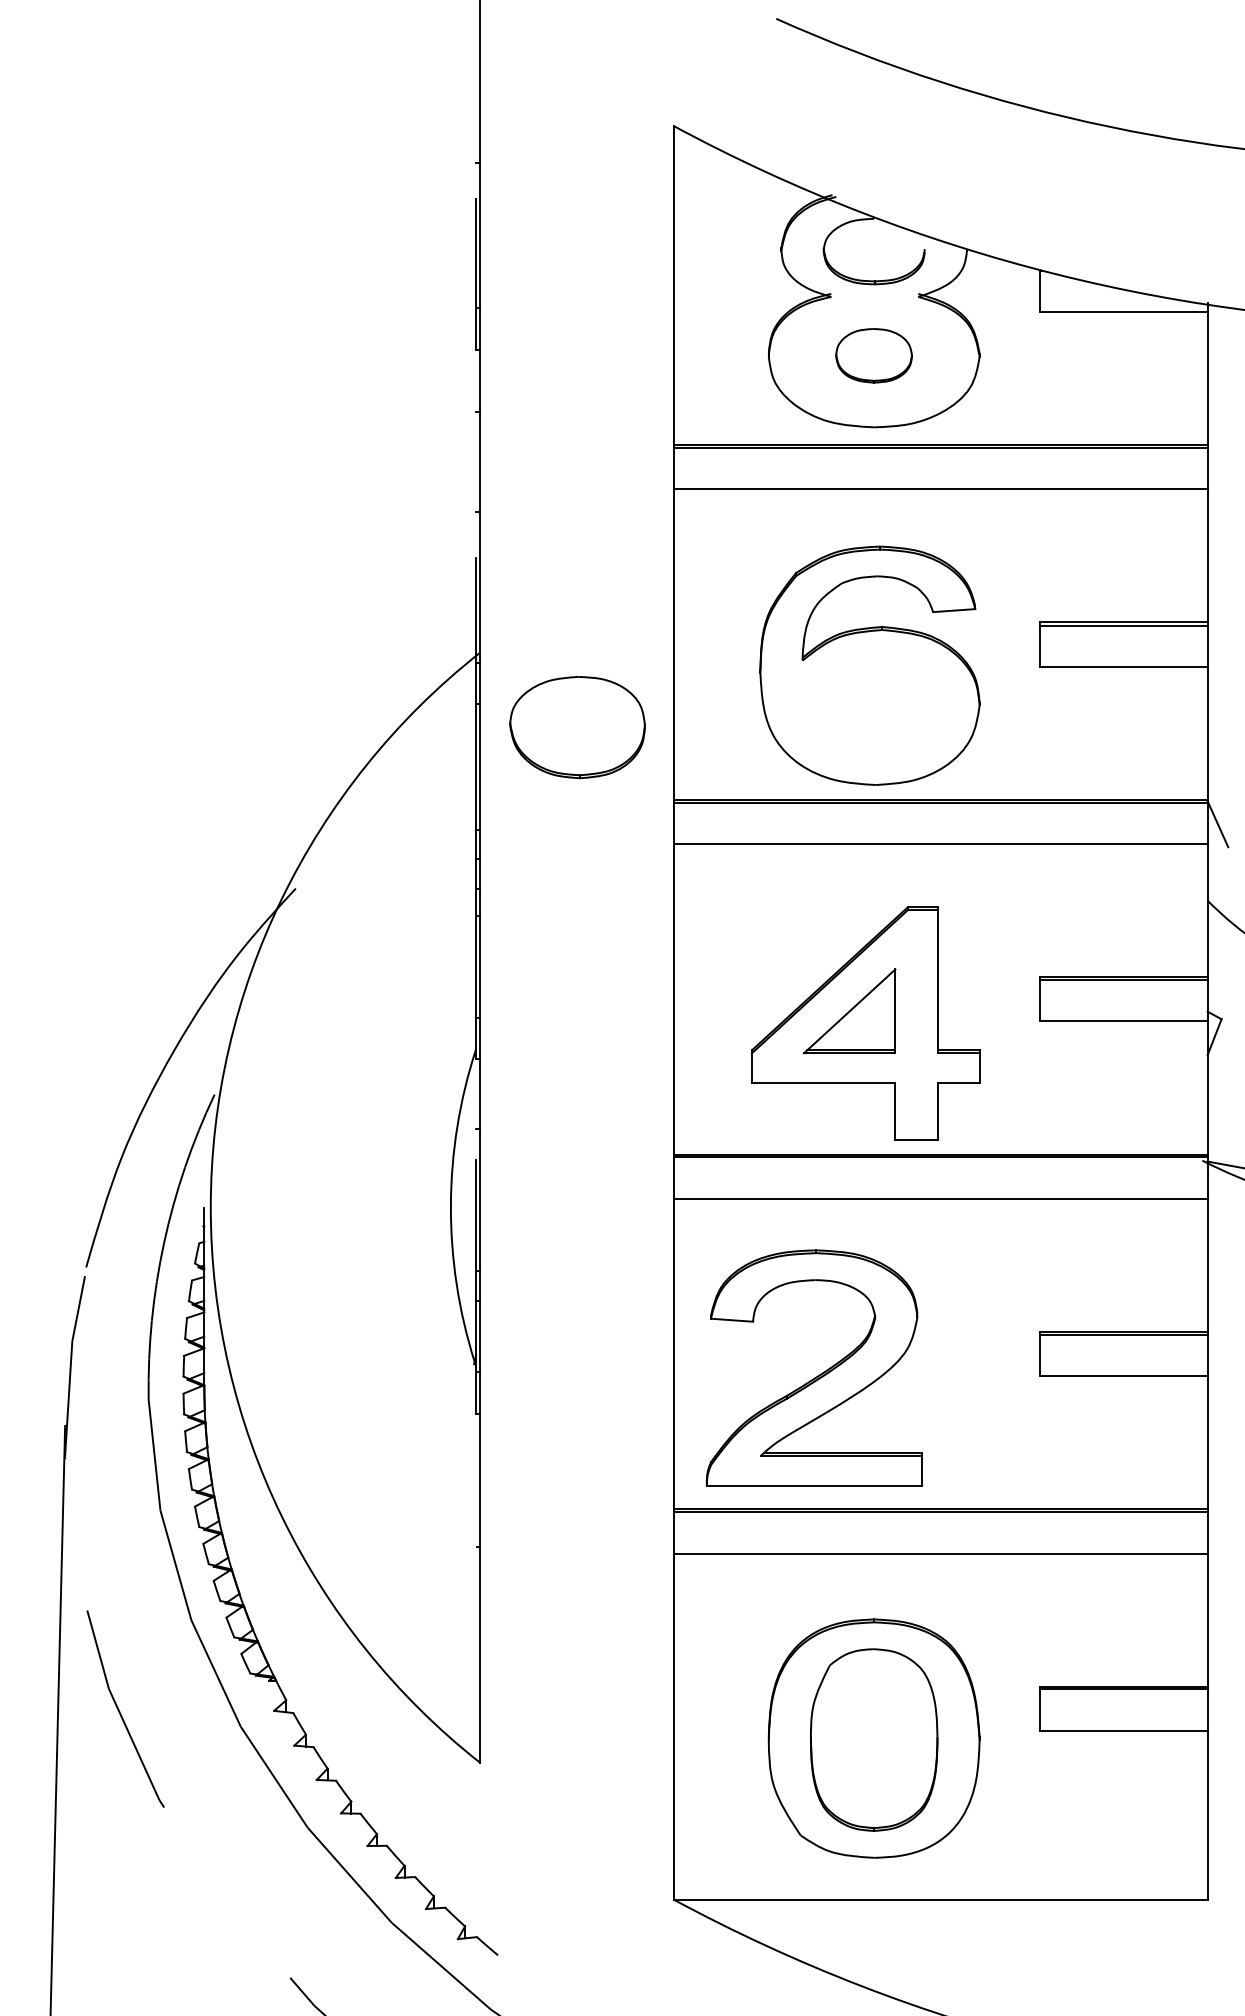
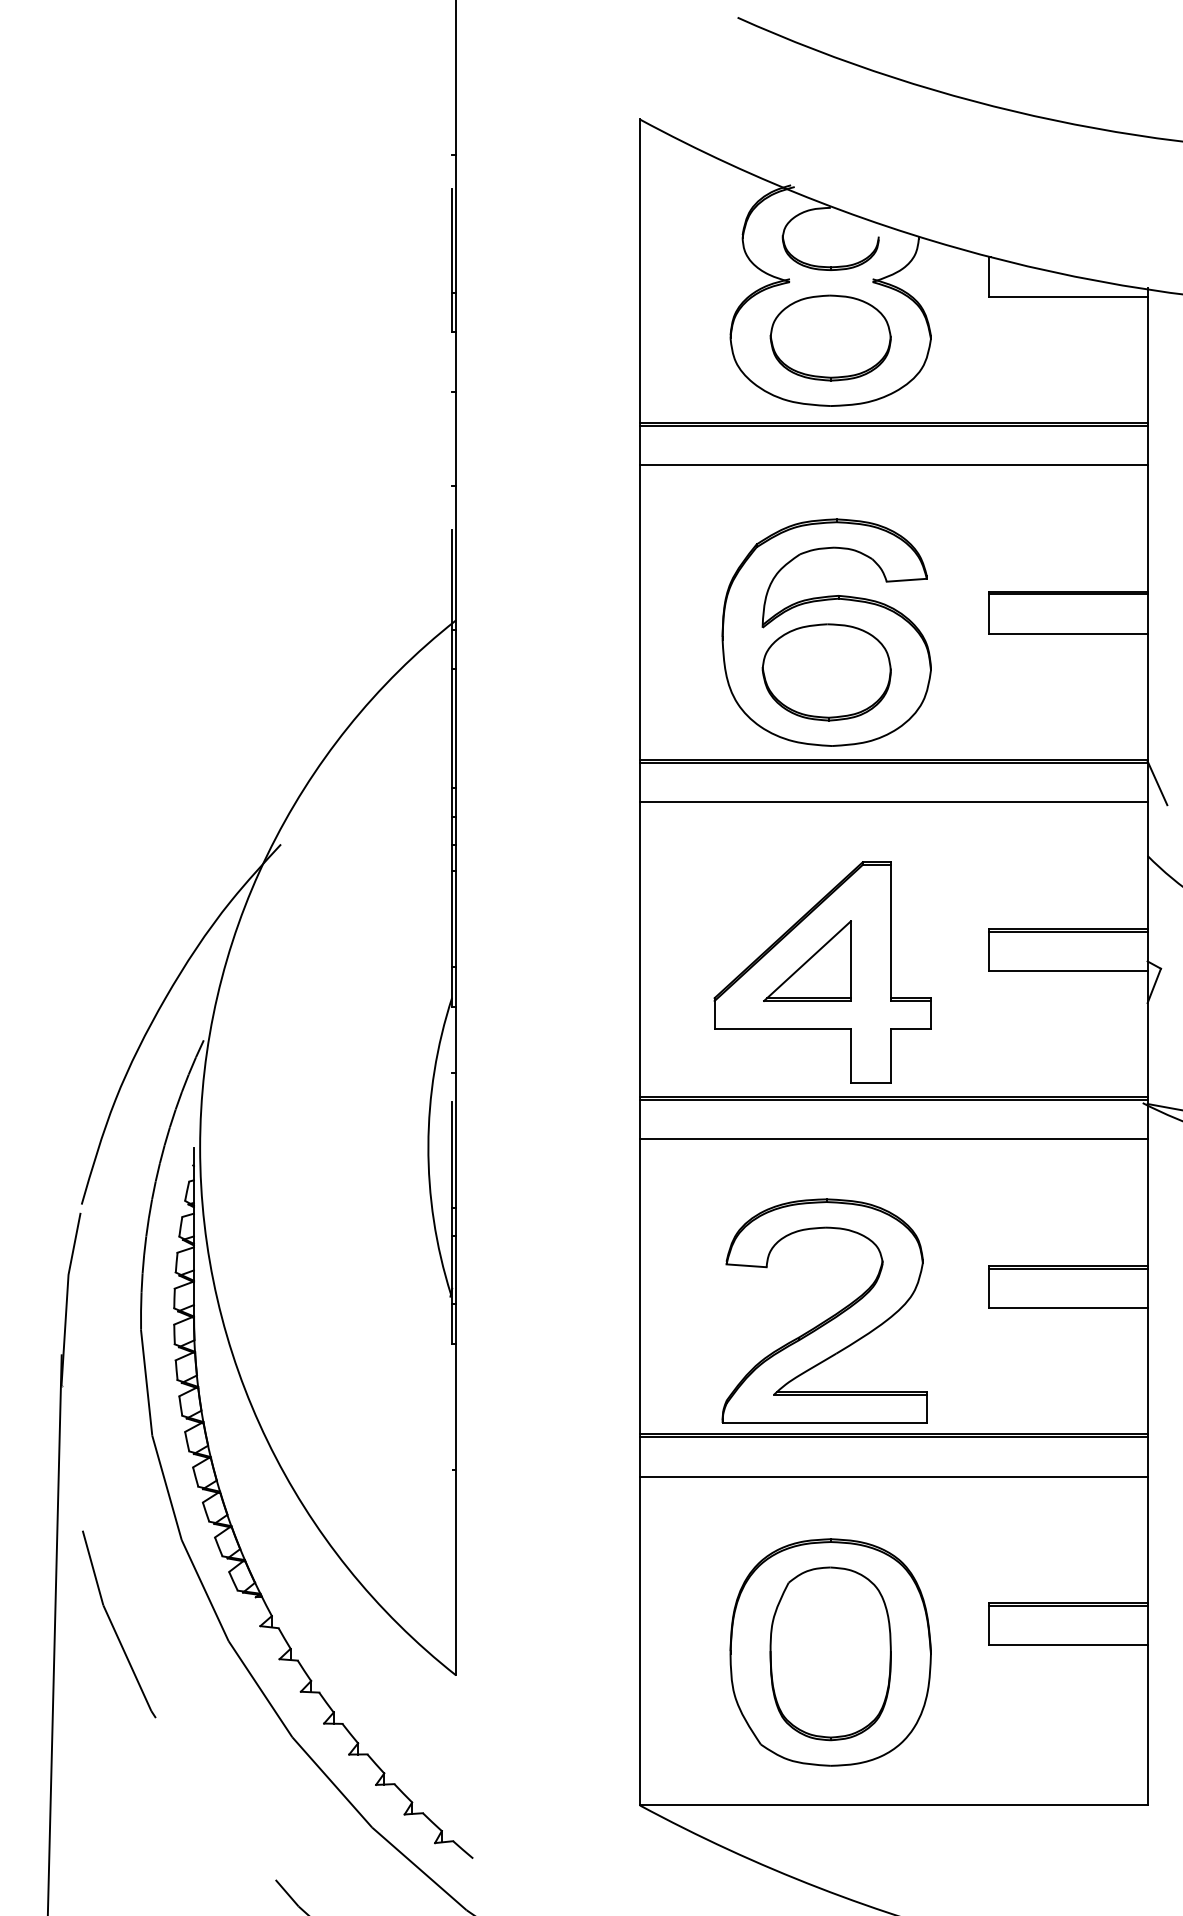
part: (873, 355) -> (830, 337), size x1.67
part: (577, 727) -> (826, 672), moved
part: (820, 1373) -> (830, 1316), moved

